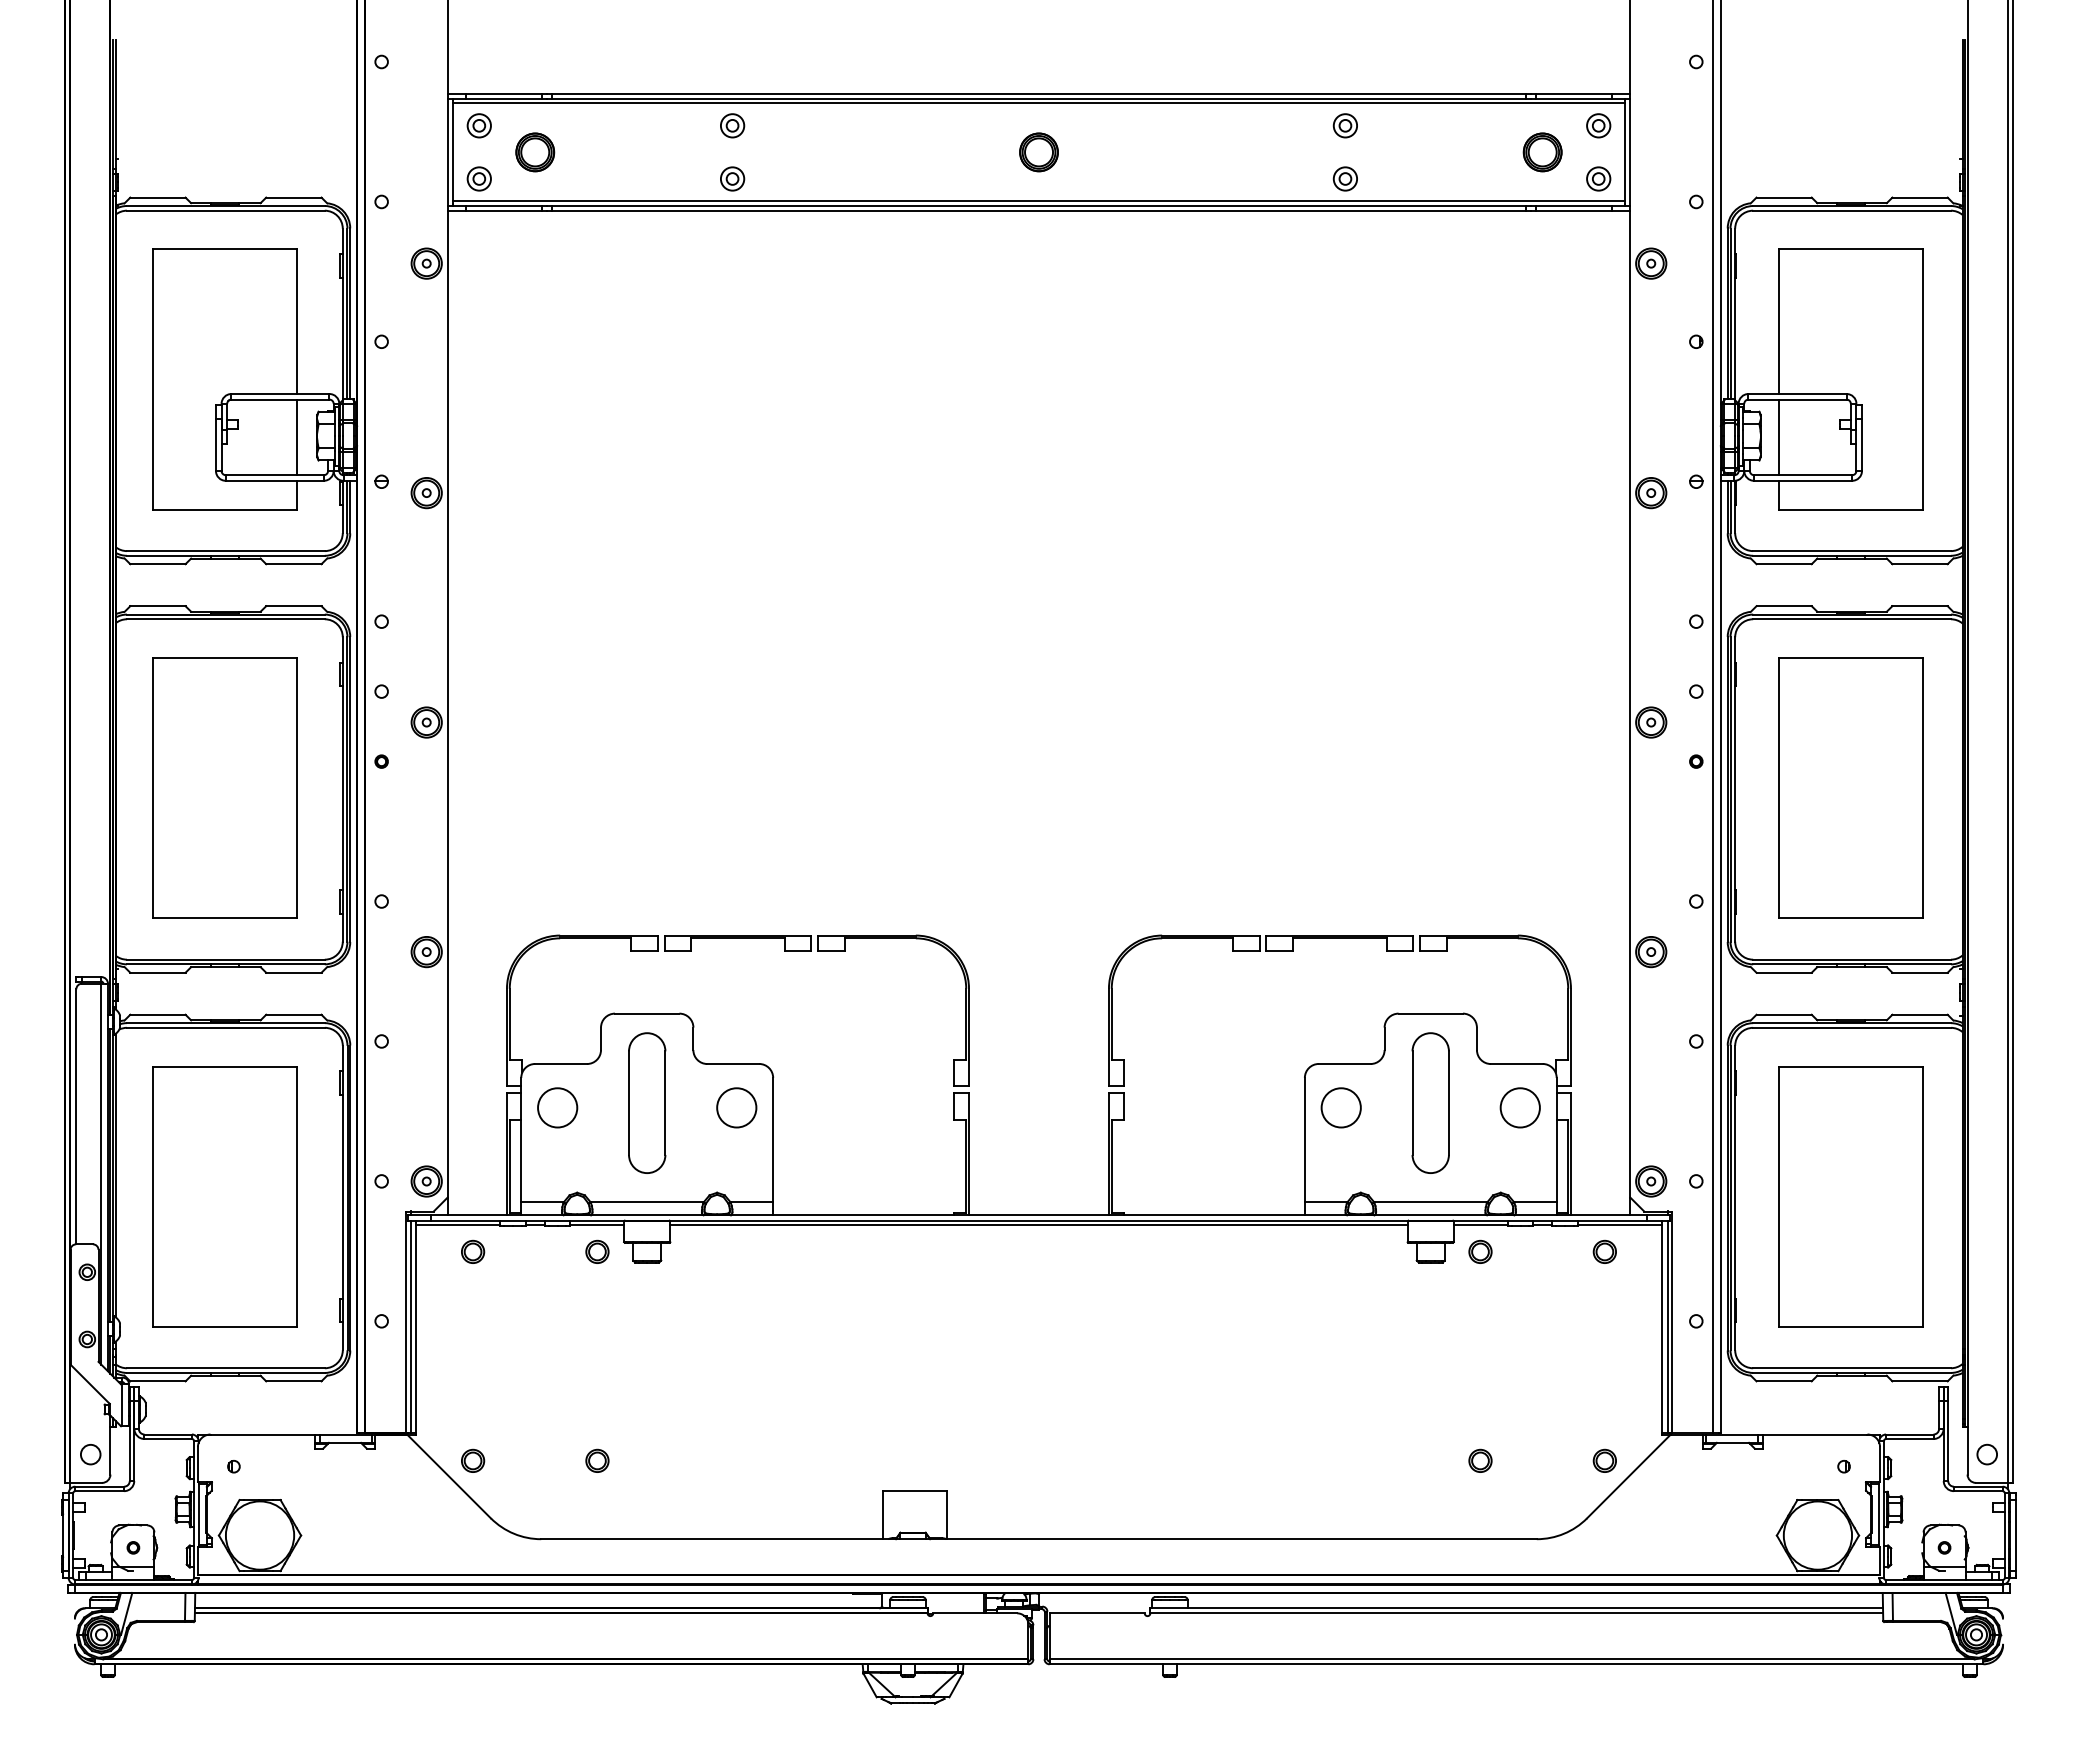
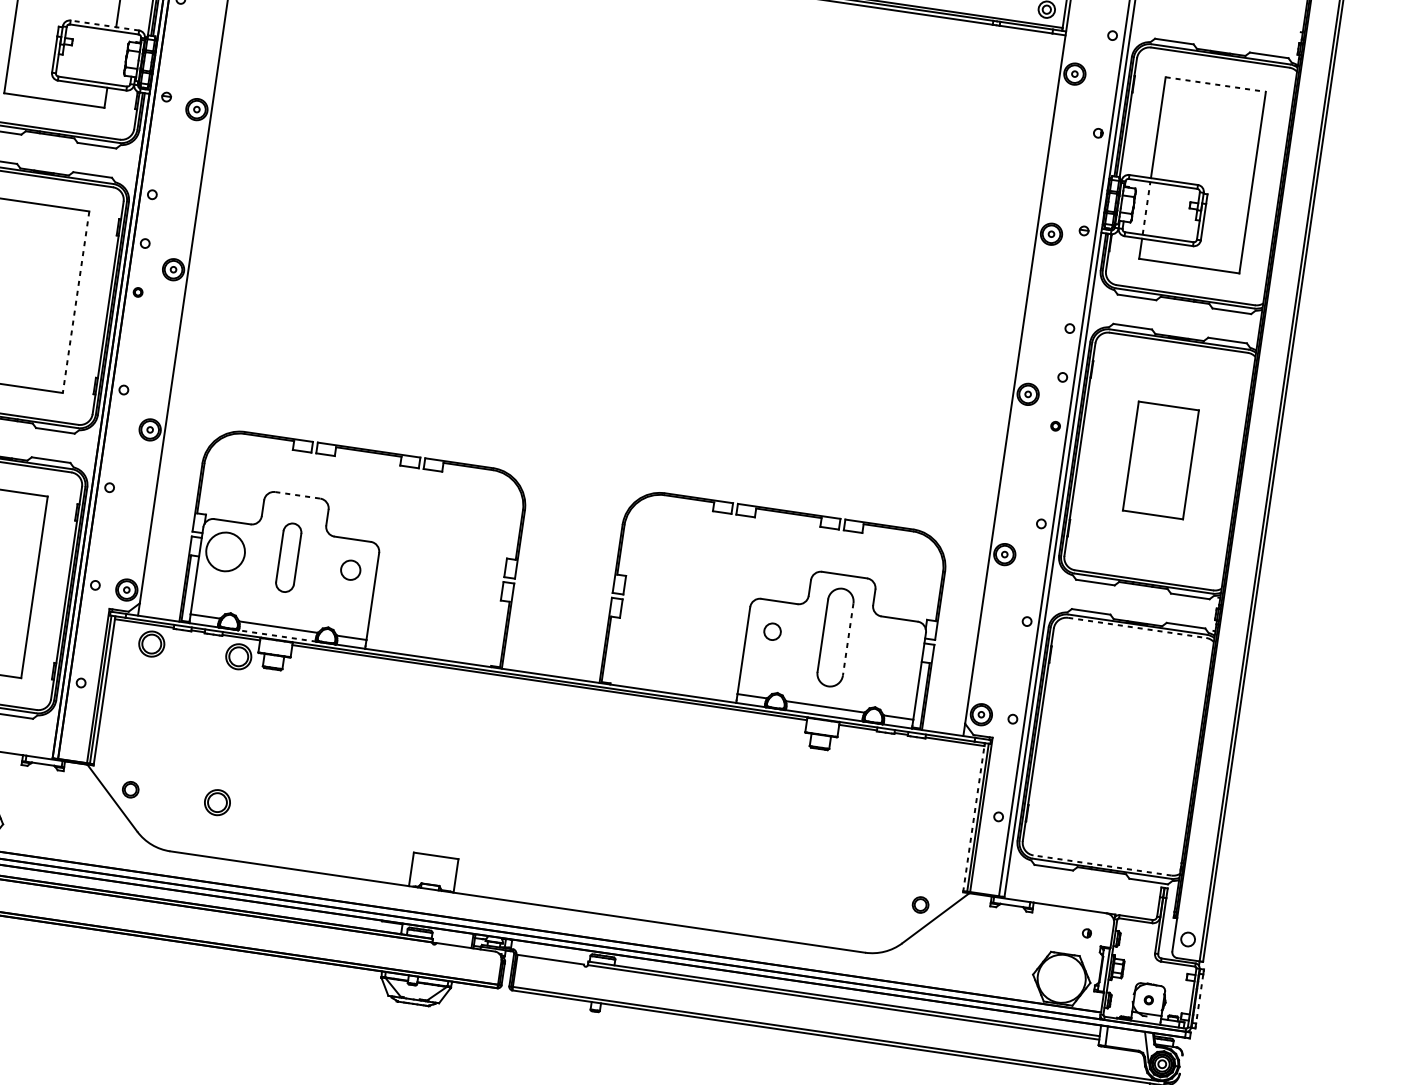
line: (1851, 249) -> (1216, 84), solid -> dashed
line: (279, 394) -> (104, 25), solid -> dashed
line: (296, 437) -> (111, 57), removed
line: (1779, 437) -> (1146, 208), solid -> dashed
part: (1850, 787) -> (1160, 460), size x0.6
line: (296, 788) -> (75, 302), solid -> dashed
line: (647, 1013) -> (298, 495), solid -> dashed
line: (1852, 1027) -> (1137, 627), solid -> dashed
part: (647, 1102) -> (288, 557), size x0.7
line: (1448, 1103) -> (847, 639), solid -> dashed
circle: (557, 1107) -> (225, 551), size x1.4
circle: (736, 1107) -> (350, 569), size x0.7
circle: (1340, 1107) -> (772, 631), size x0.6
circle: (1519, 1107) -> (897, 649), removed
part: (1850, 1196) -> (1118, 745), removed
line: (646, 1215) -> (276, 636), solid -> dashed
part: (473, 1251) -> (152, 643), size x1.6
part: (597, 1251) -> (238, 656), size x1.6
part: (1480, 1251) -> (855, 746), removed
part: (1604, 1251) -> (941, 758), removed
line: (1661, 1329) -> (973, 819), solid -> dashed
line: (1852, 1368) -> (1102, 865), solid -> dashed
part: (597, 1460) -> (217, 802), size x1.6
part: (1480, 1460) -> (833, 892), removed
line: (2015, 1536) -> (1199, 999), solid -> dashed

